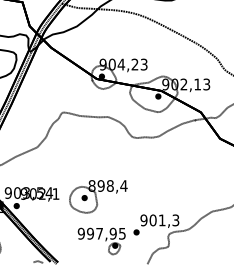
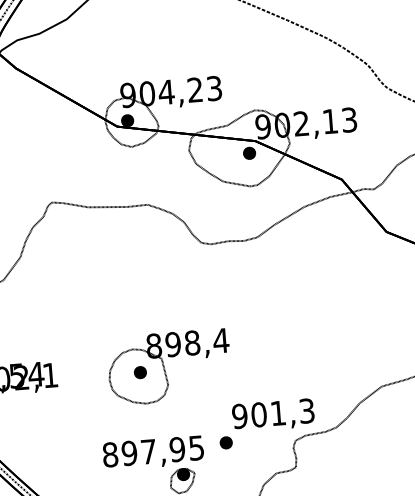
part: (98, 196) -> (169, 367), moved
text: (80, 233) -> (108, 454), 997,95 -> 897,95

